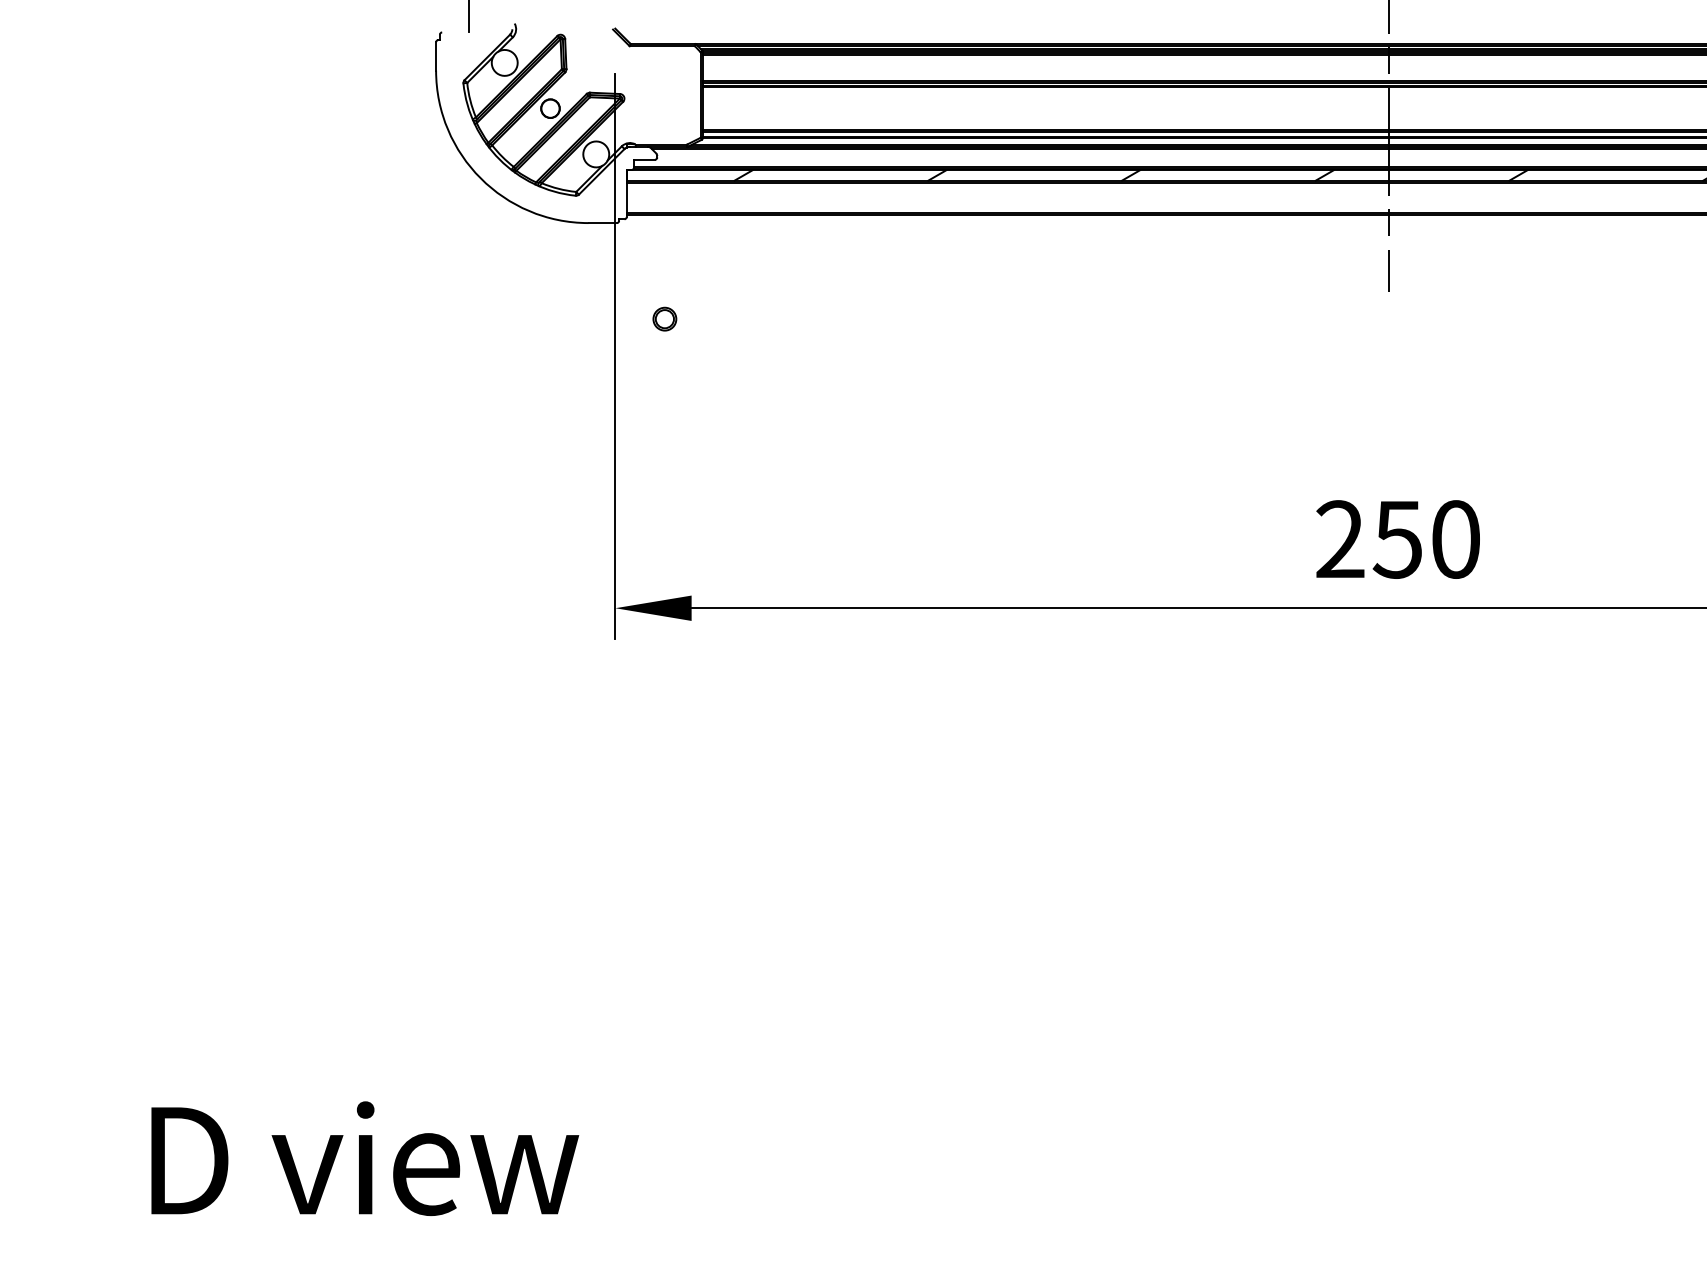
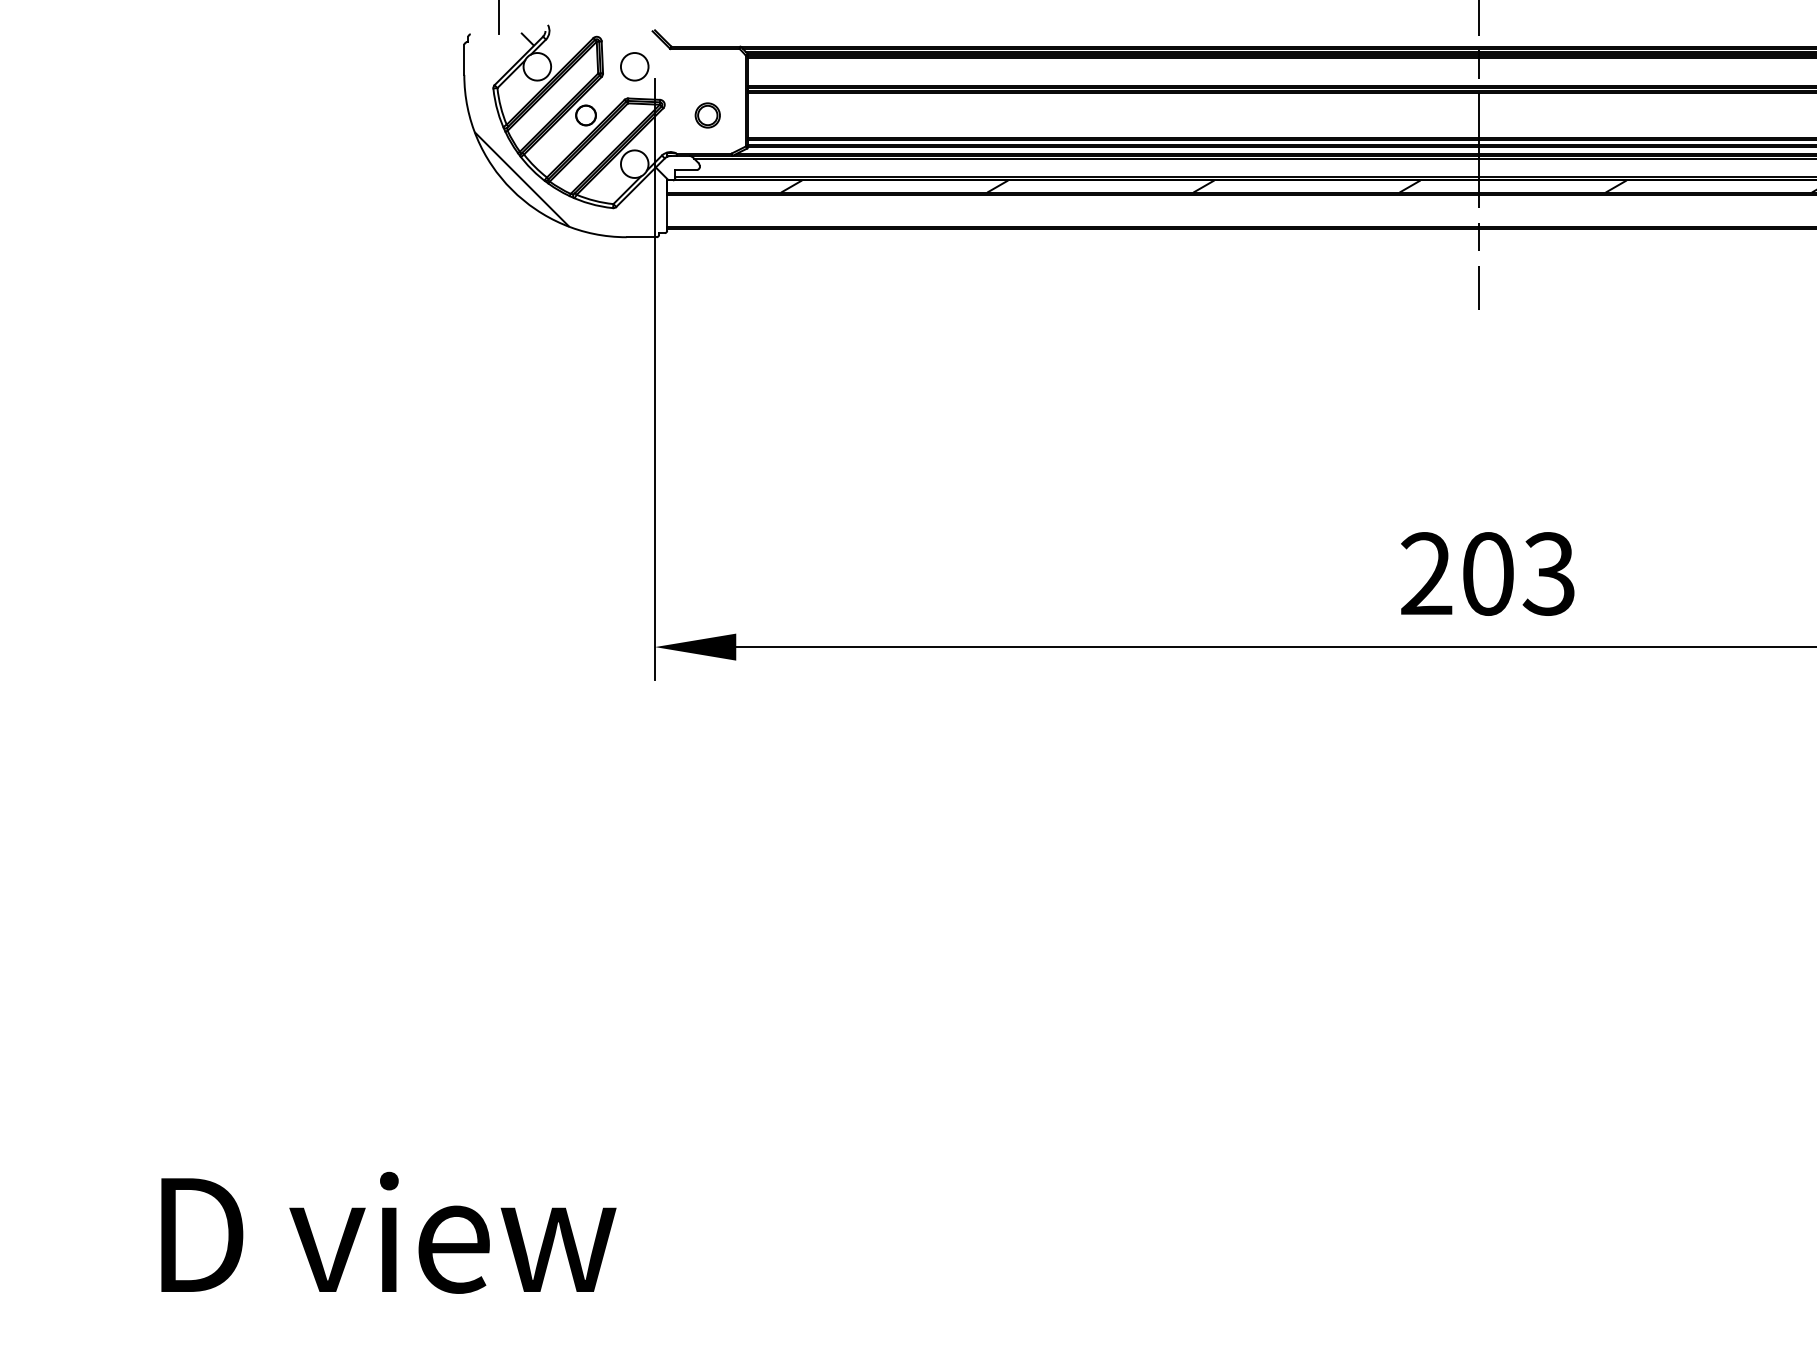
circle: (596, 62) -> (634, 66), added
hatch: (536, 121) -> (571, 129), added
part: (664, 319) -> (707, 115), moved
text: (1426, 539) -> (1518, 573), 250 -> 203

